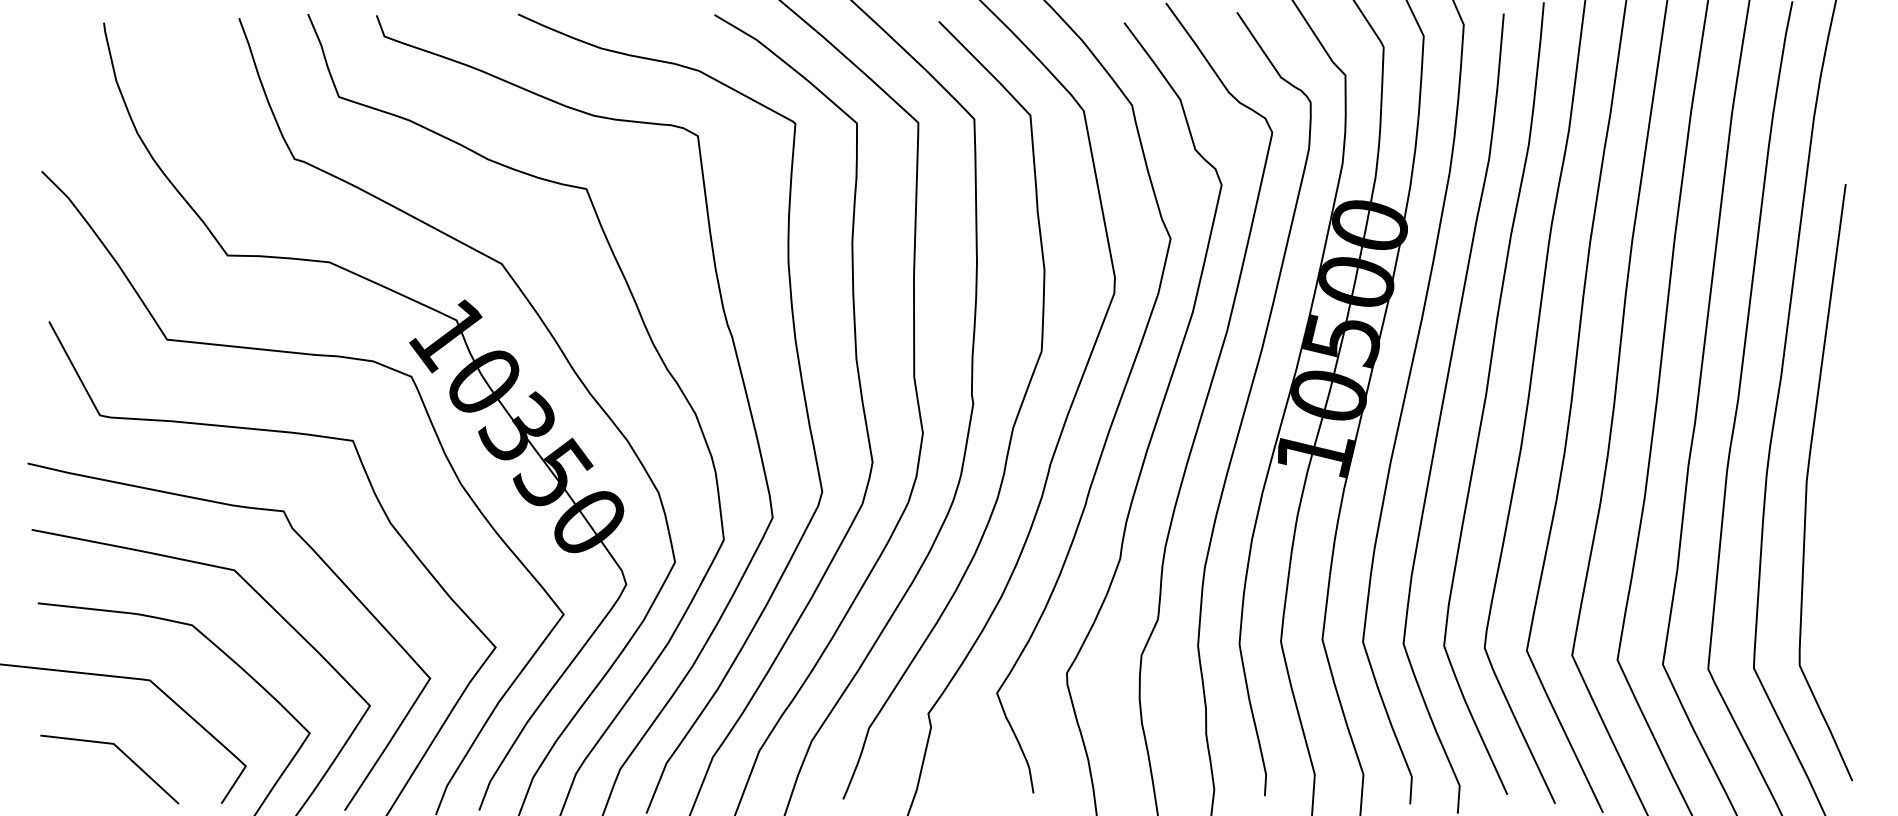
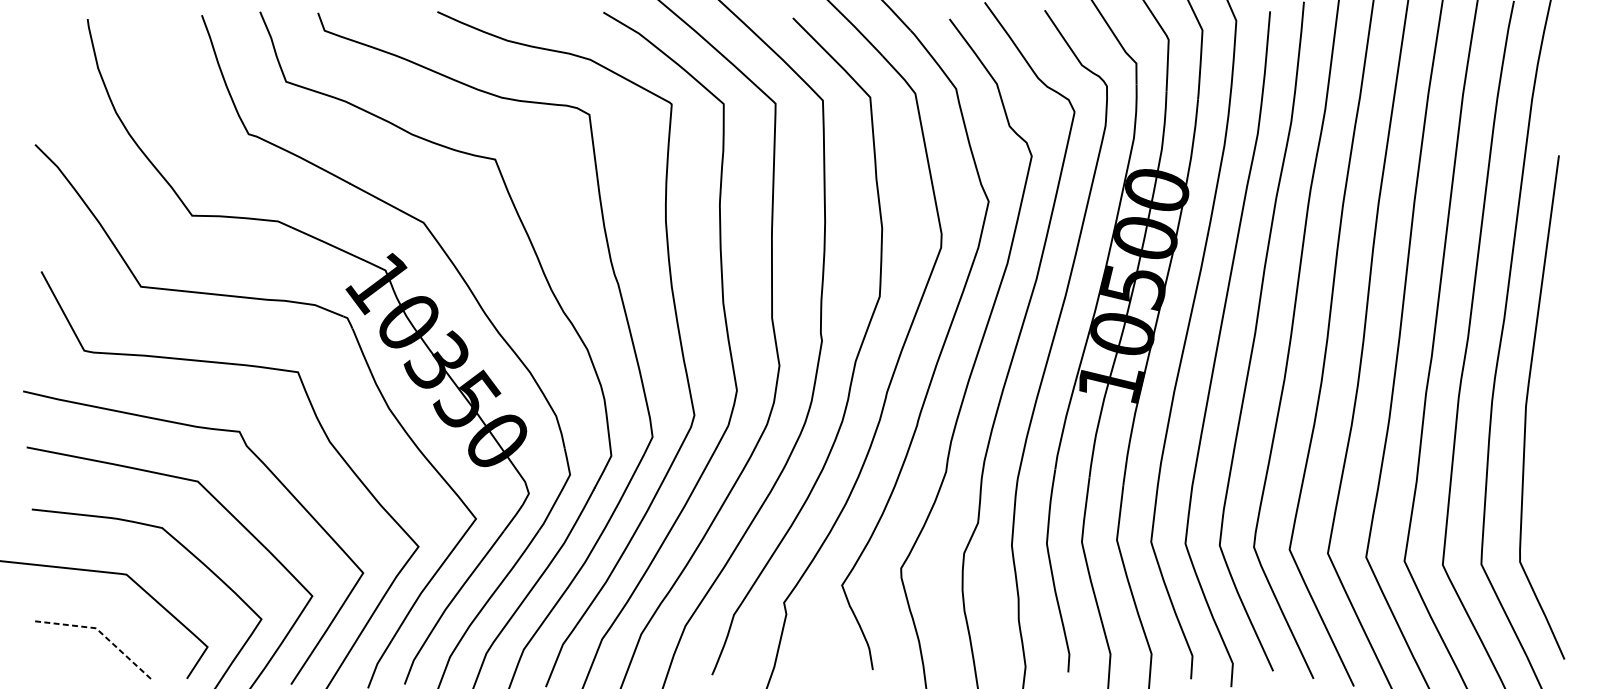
line: (118, 747) -> (99, 631), solid -> dashed

